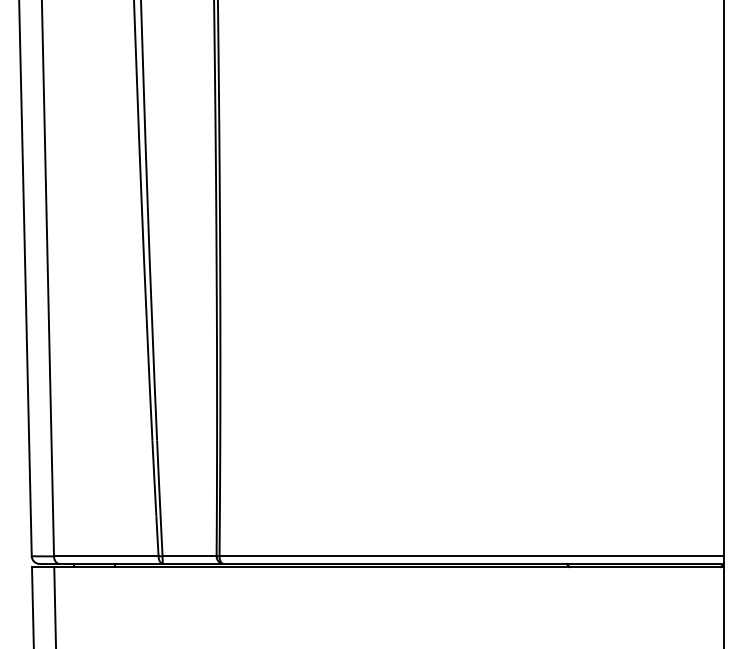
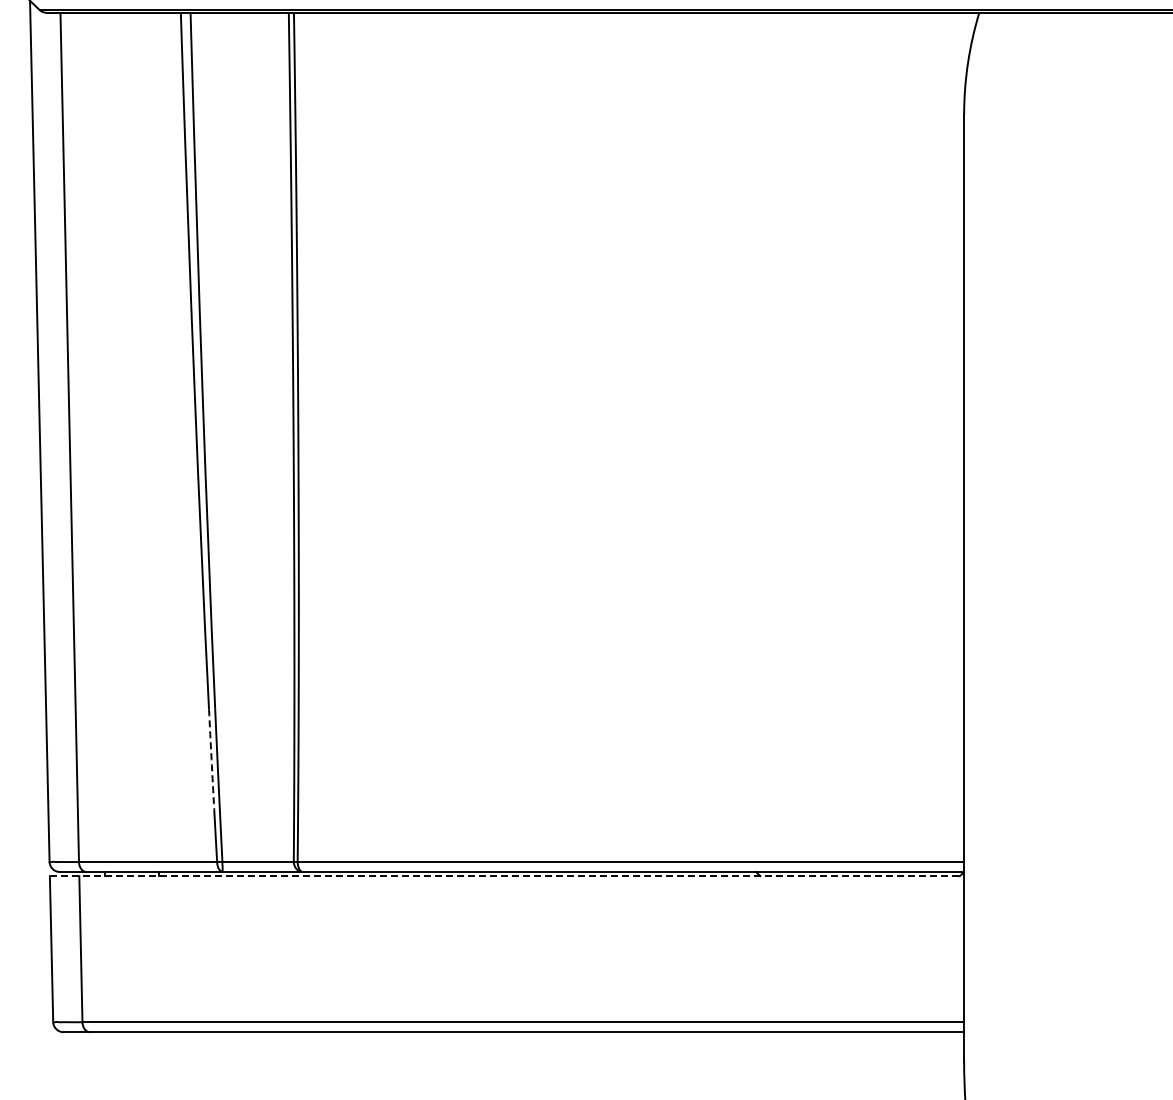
arc: (154, 478) -> (211, 759), solid -> dashed
line: (378, 567) -> (507, 876), solid -> dashed

